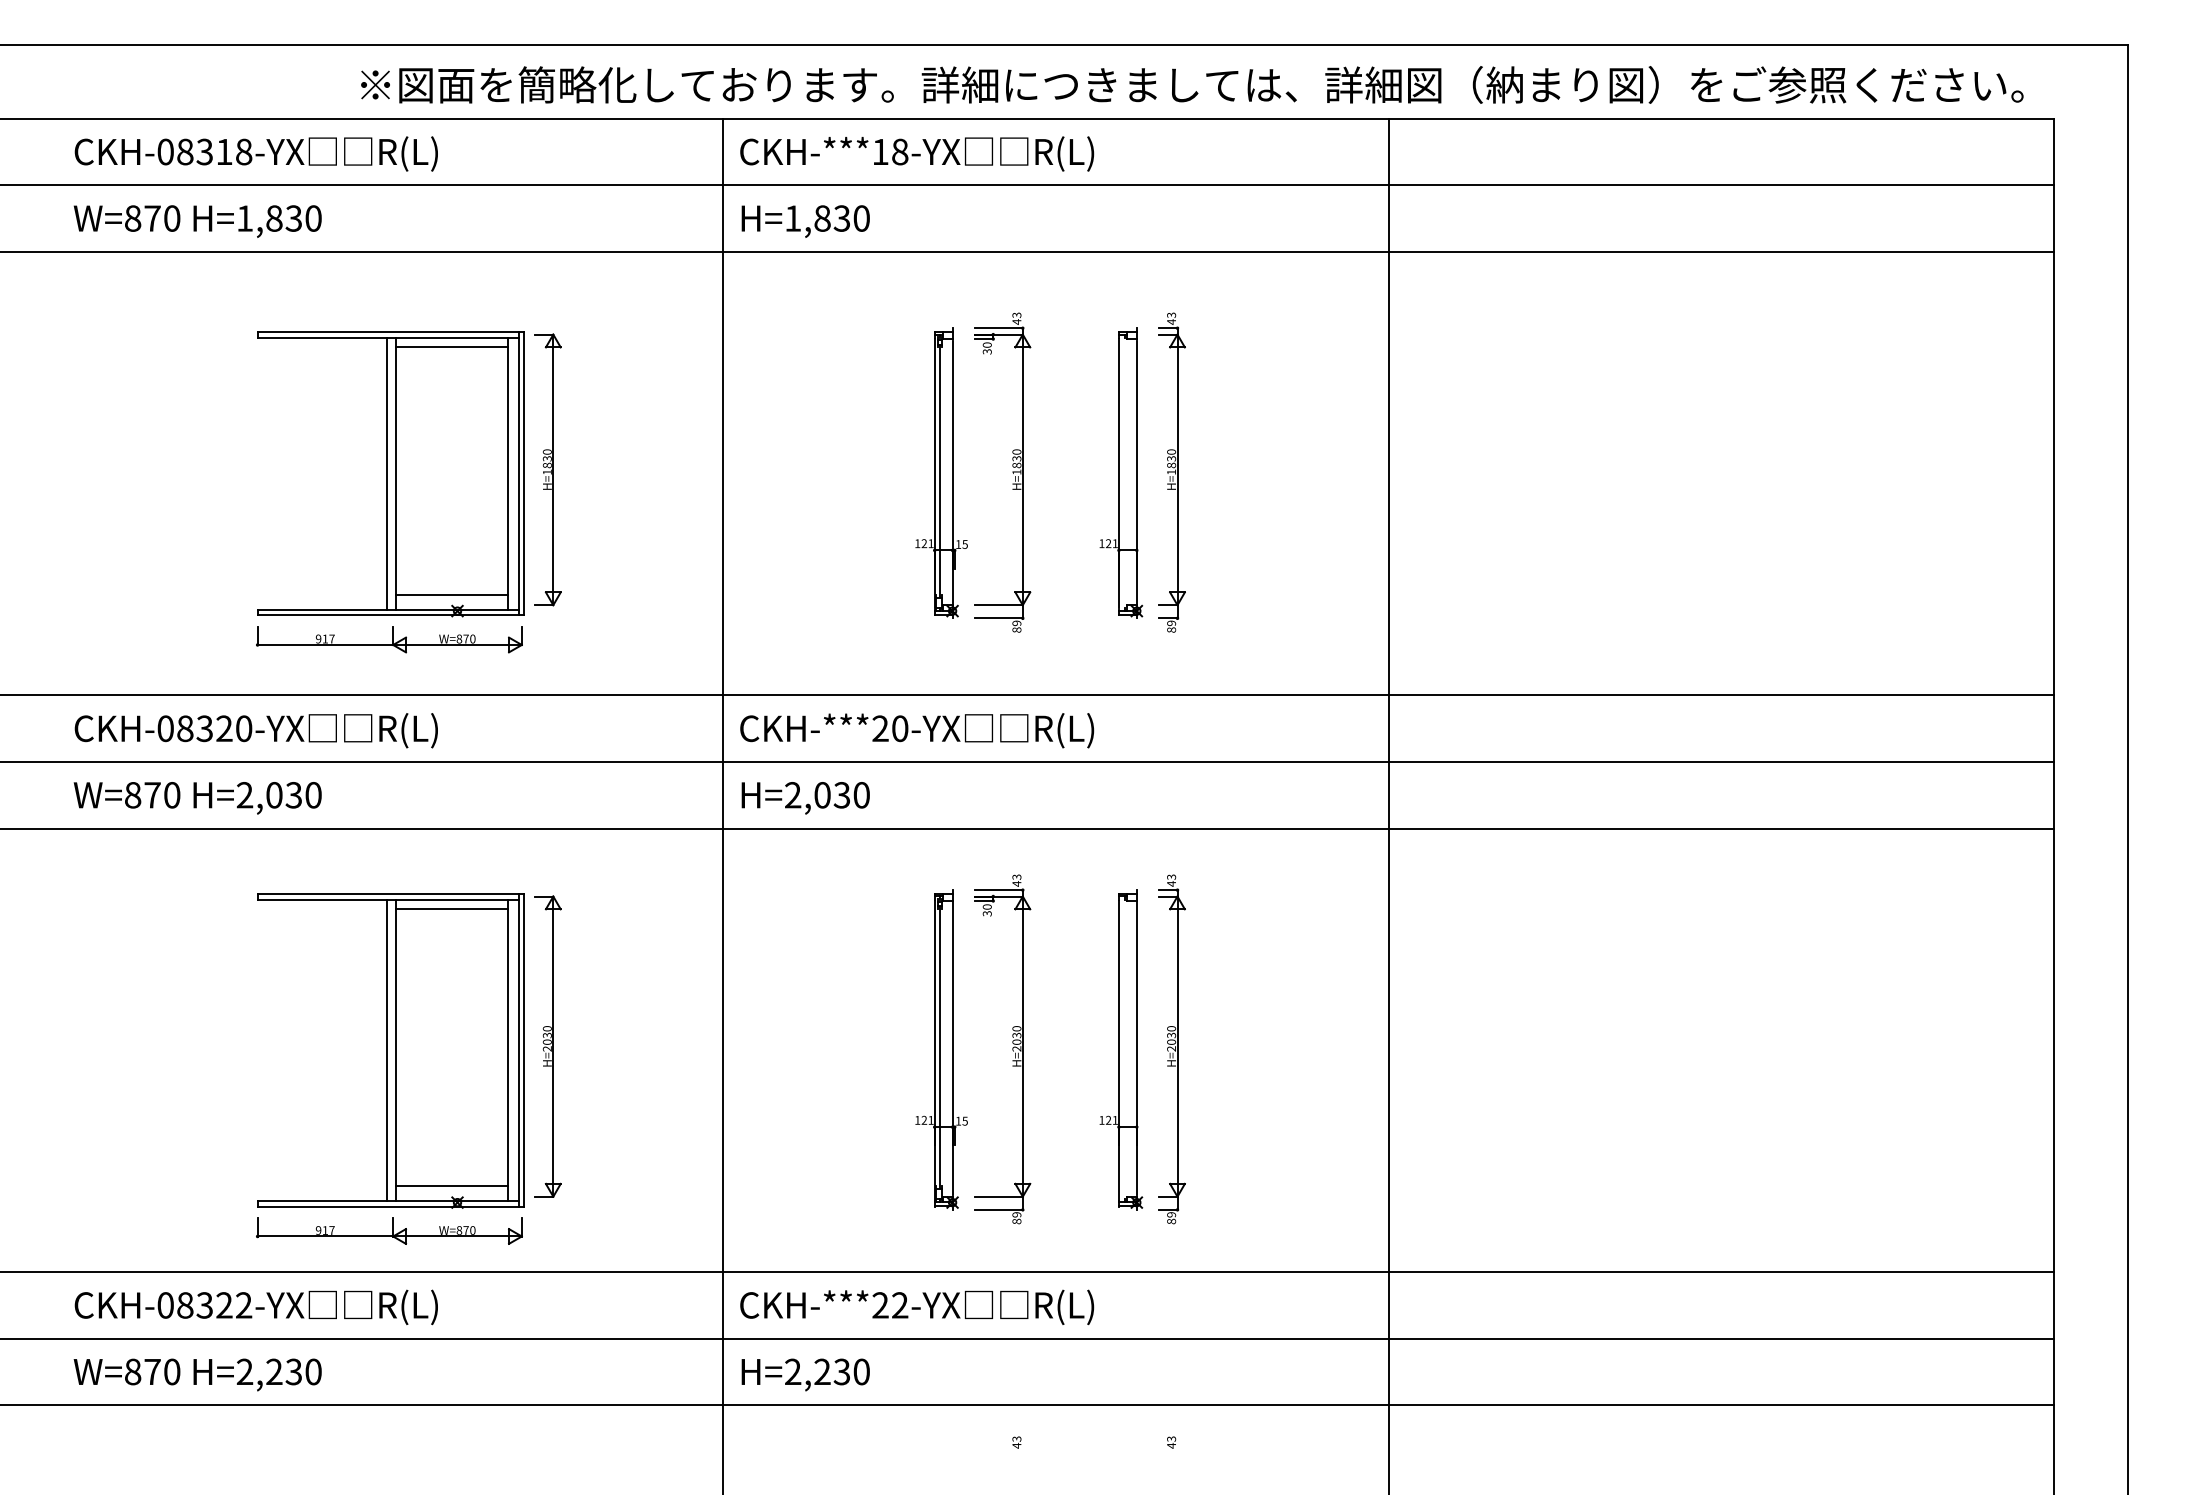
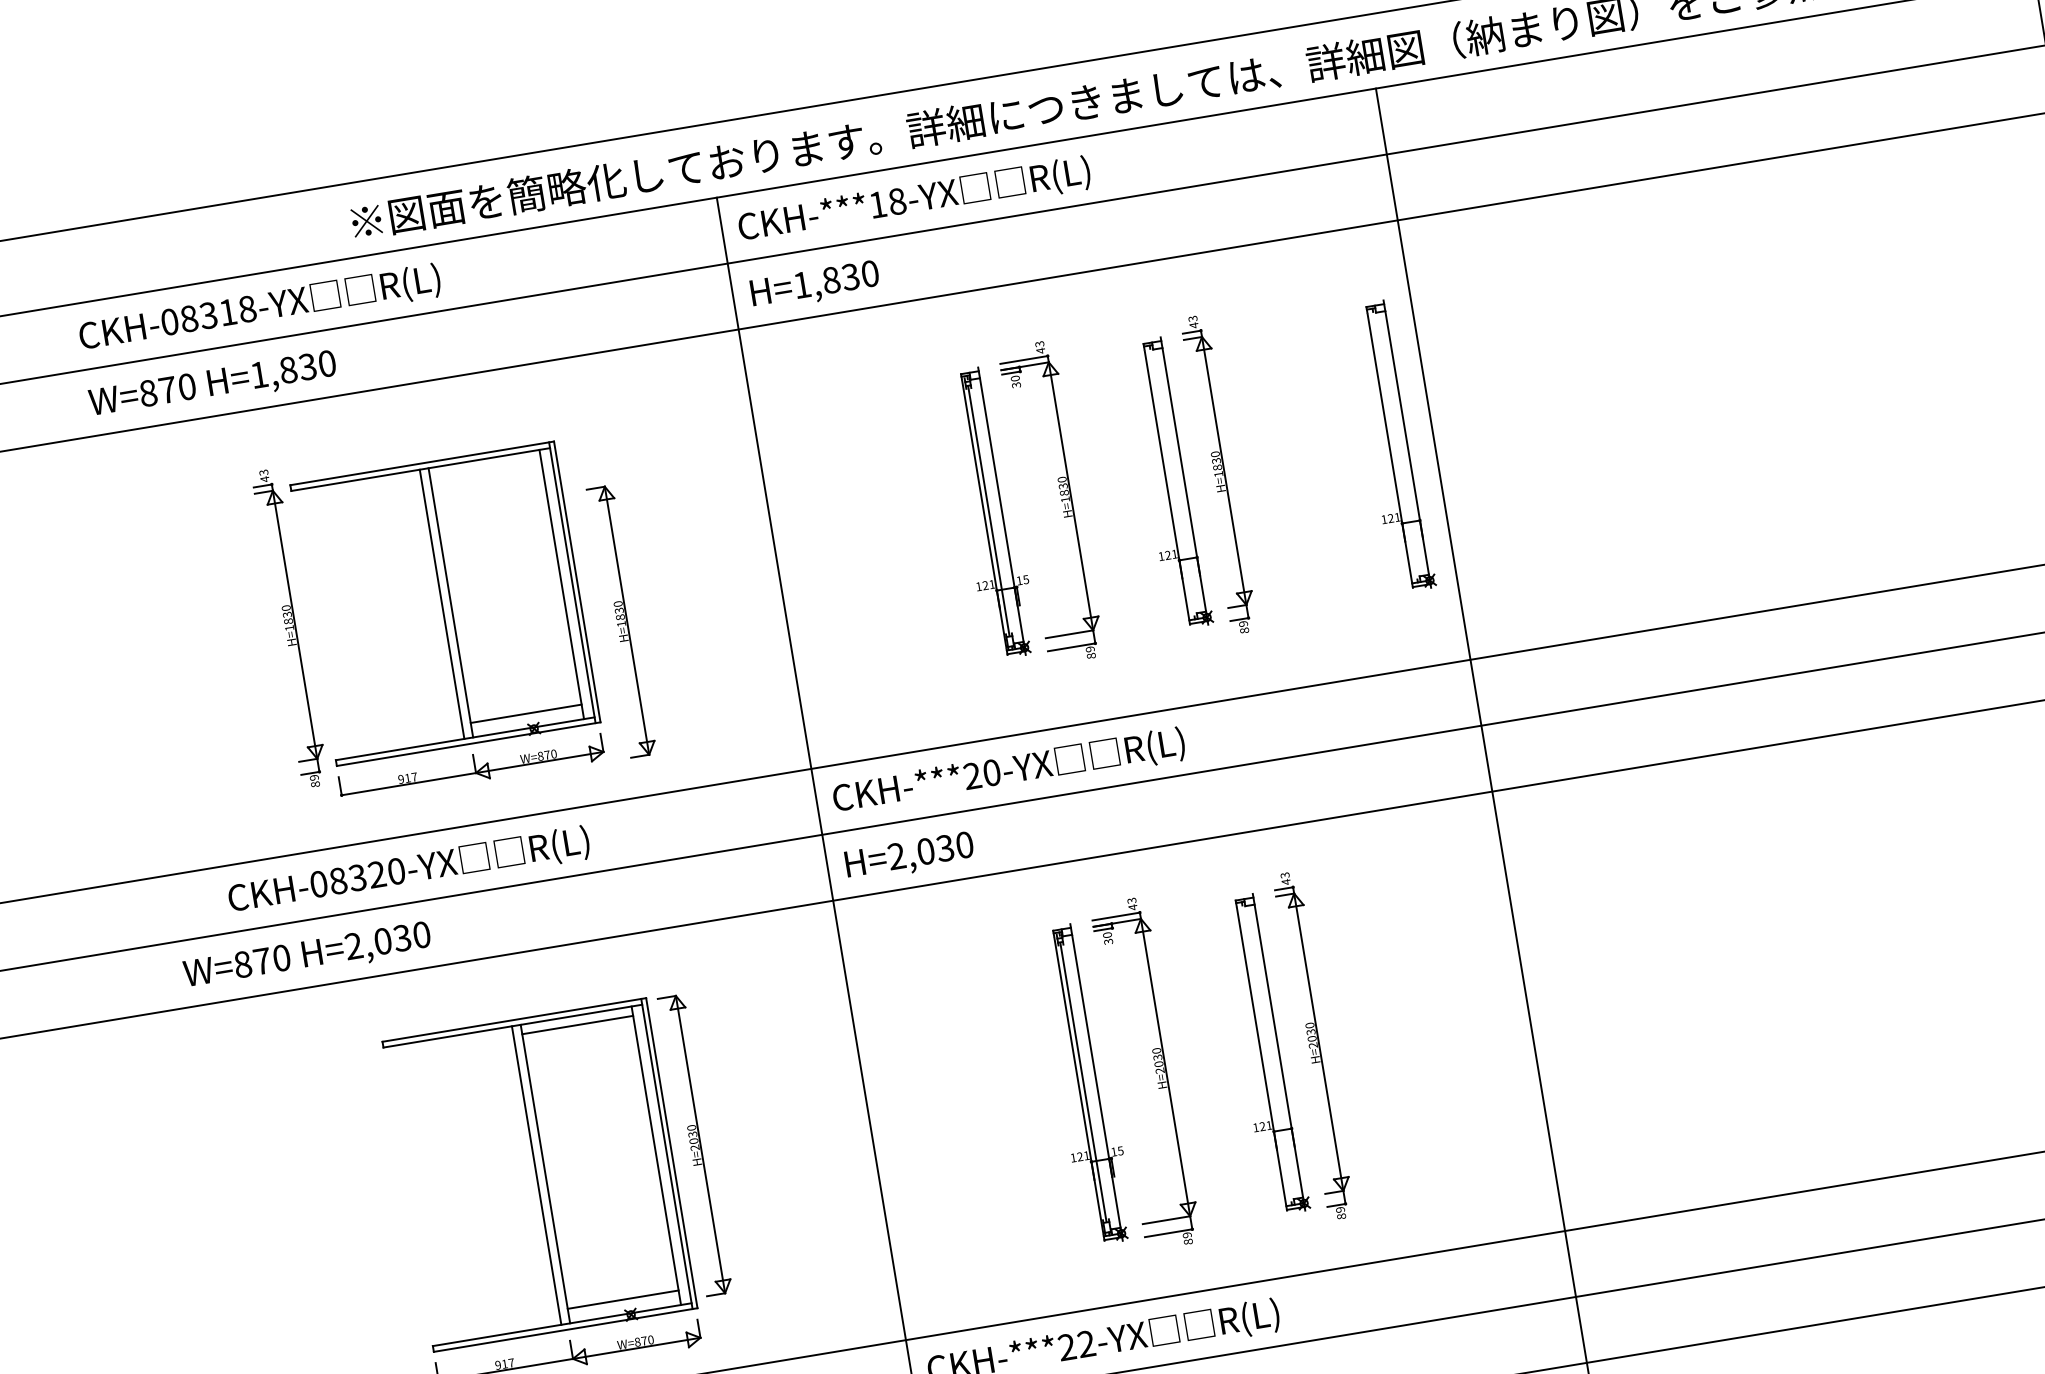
line: (452, 347) -> (486, 468), removed
part: (547, 469) -> (621, 621), moved
part: (233, 472) -> (289, 628), added
part: (1346, 472) -> (1392, 445), added
text: (255, 730) -> (408, 871), moved

